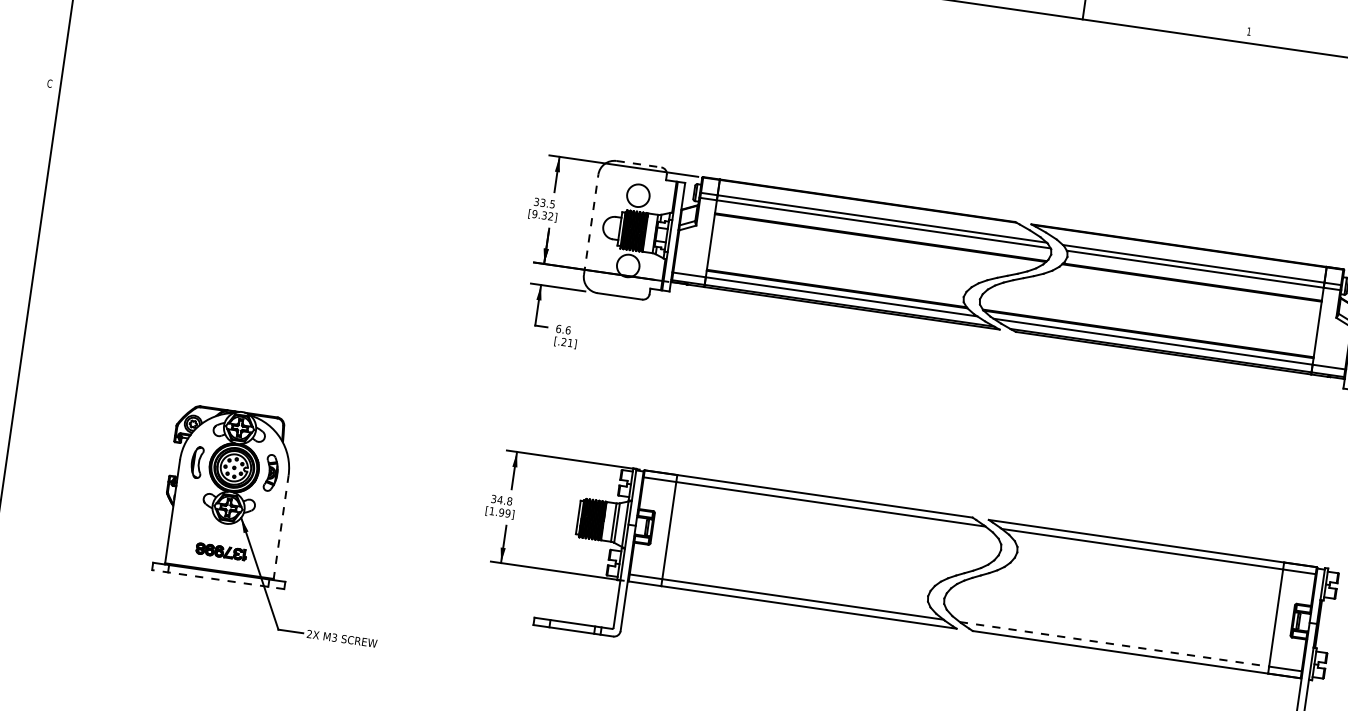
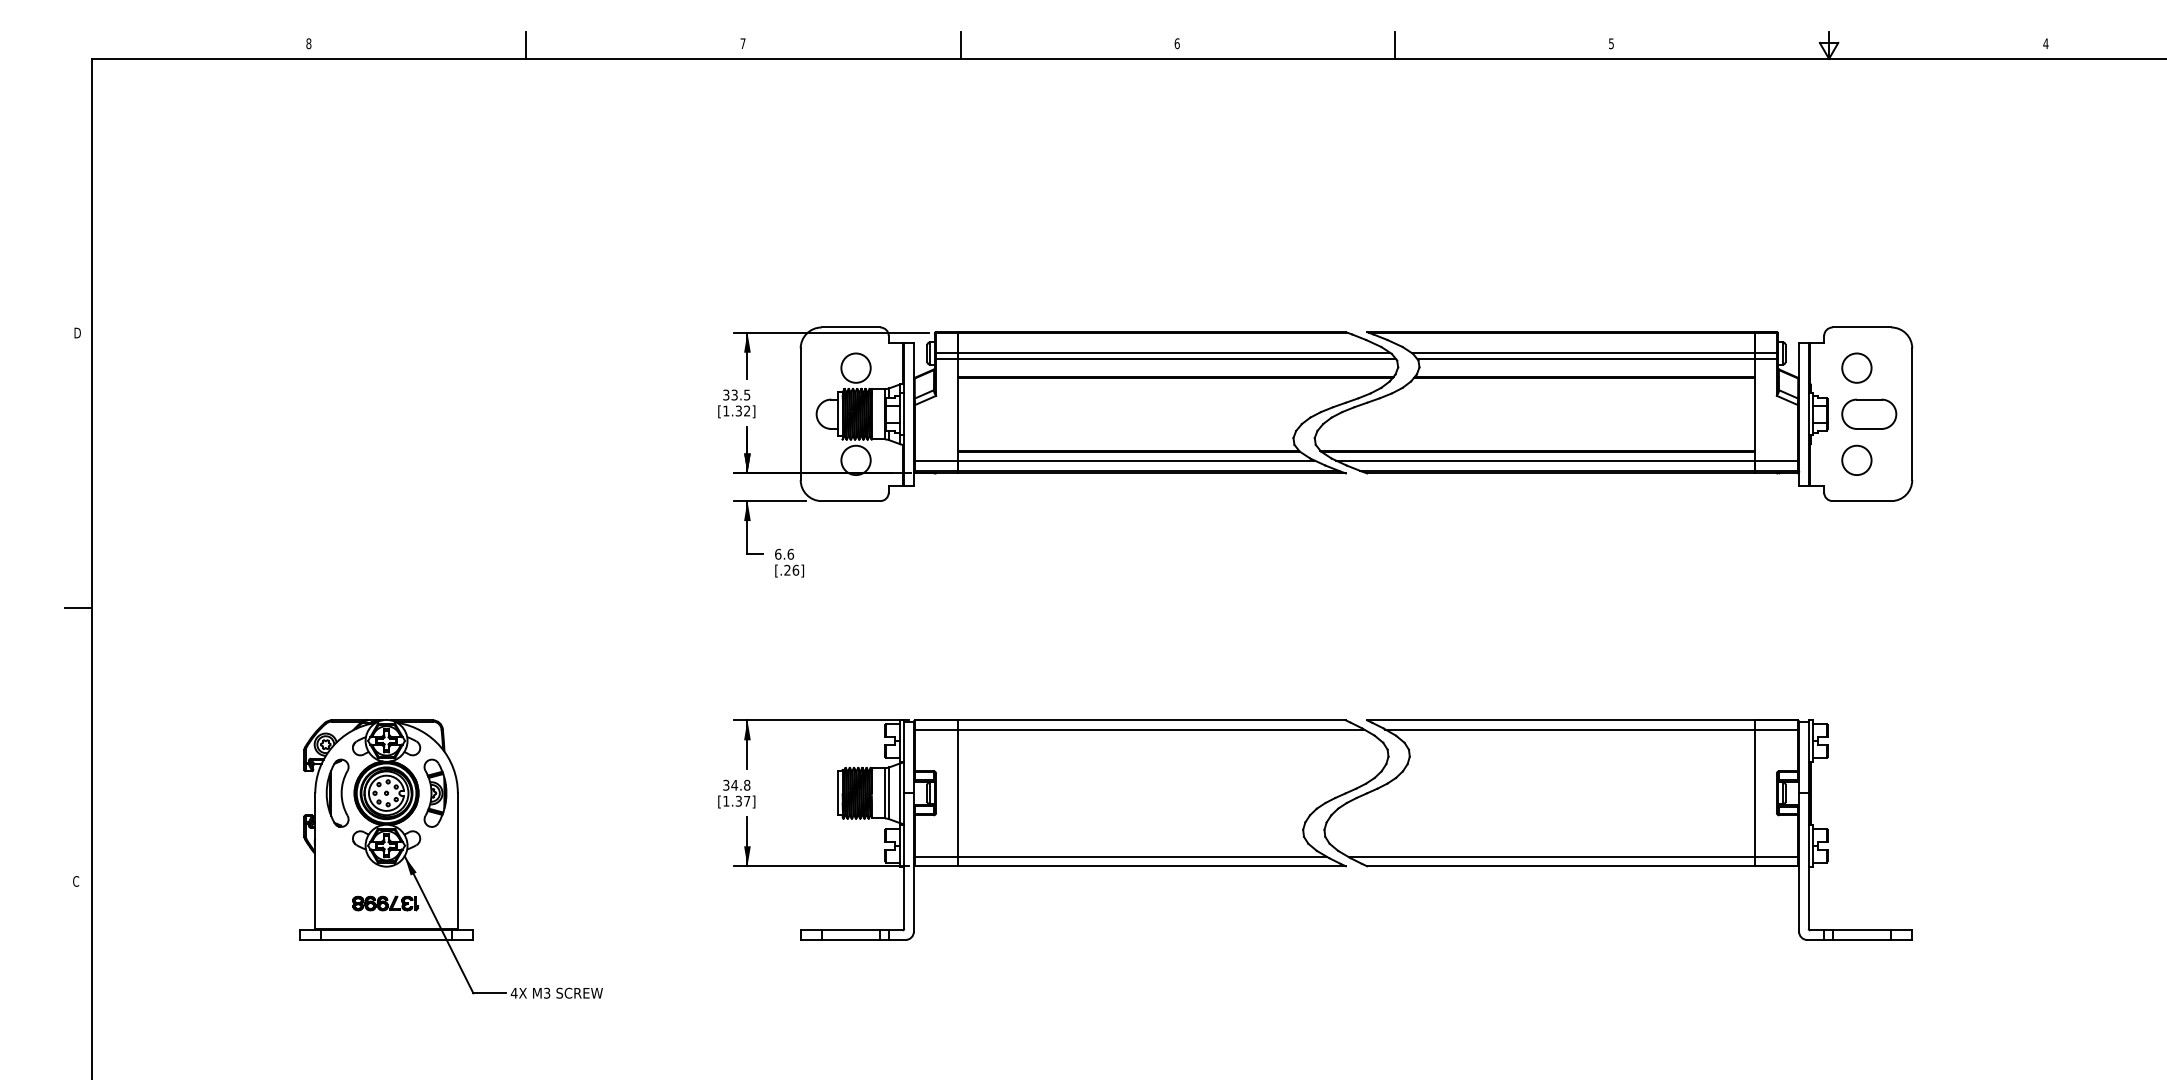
text: (1249, 31) -> (1611, 43), 1 -> 5
text: (49, 83) -> (77, 332), C -> D
line: (639, 164) -> (851, 327), dashed -> solid
text: (535, 213) -> (726, 410), [9.32] -> [1.32]
line: (591, 224) -> (800, 414), dashed -> solid
line: (20, 293) -> (78, 608), added
text: (570, 342) -> (795, 569), [.21] -> [.26]
part: (197, 461) -> (337, 792), size x1.67
part: (271, 472) -> (435, 792), size x1.43
text: (504, 512) -> (742, 800), [1.99] -> [1.37]
line: (280, 527) -> (457, 861), dashed -> solid
line: (218, 579) -> (386, 940), dashed -> solid
text: (309, 633) -> (513, 992), 2X -> 4X
line: (1114, 644) -> (1552, 857), dashed -> solid

